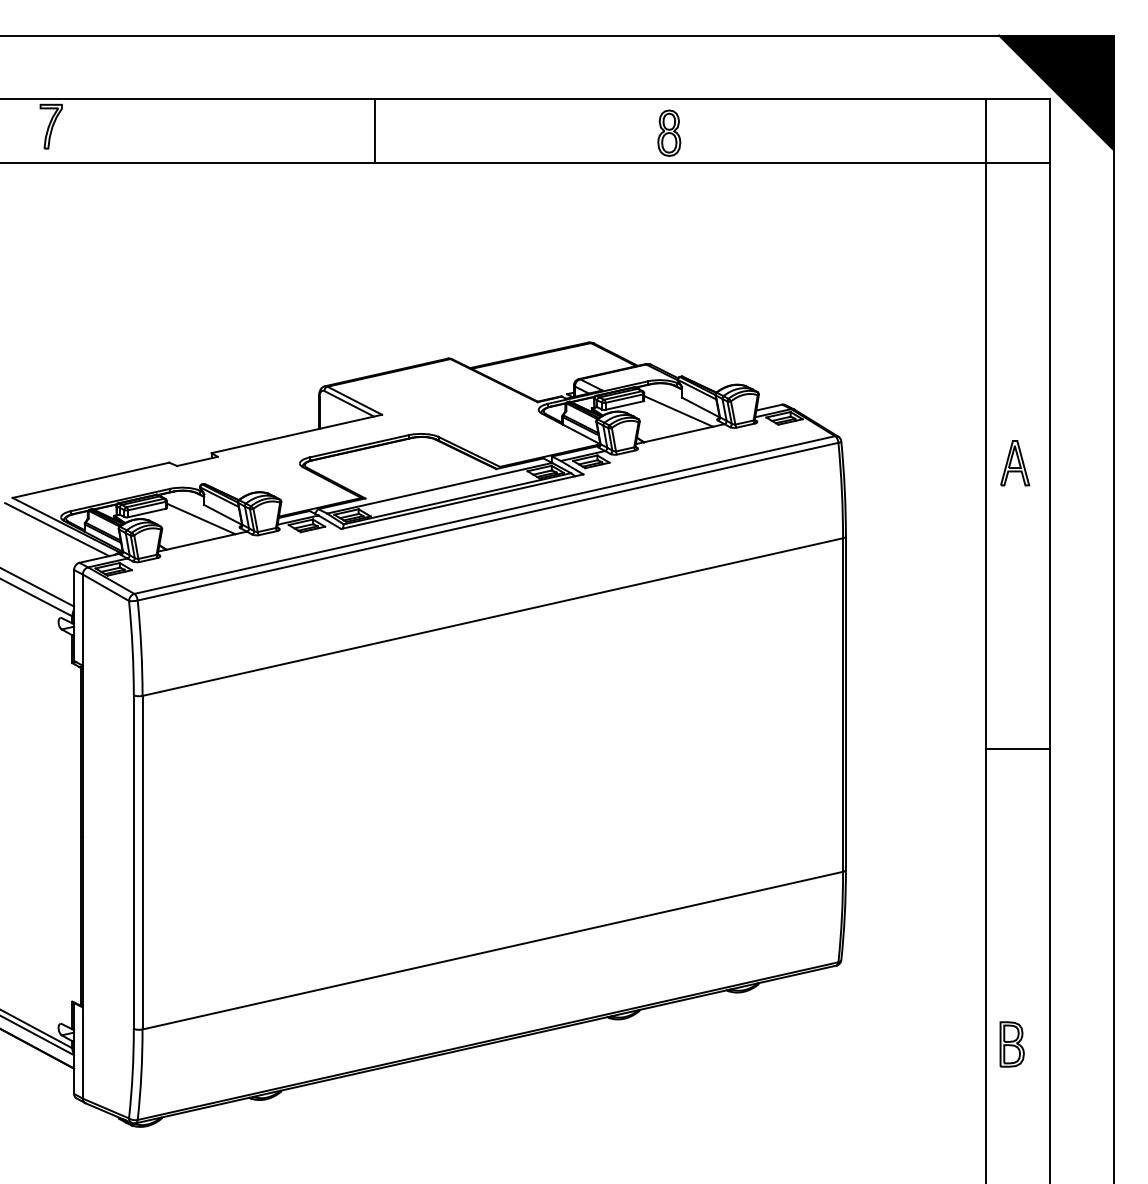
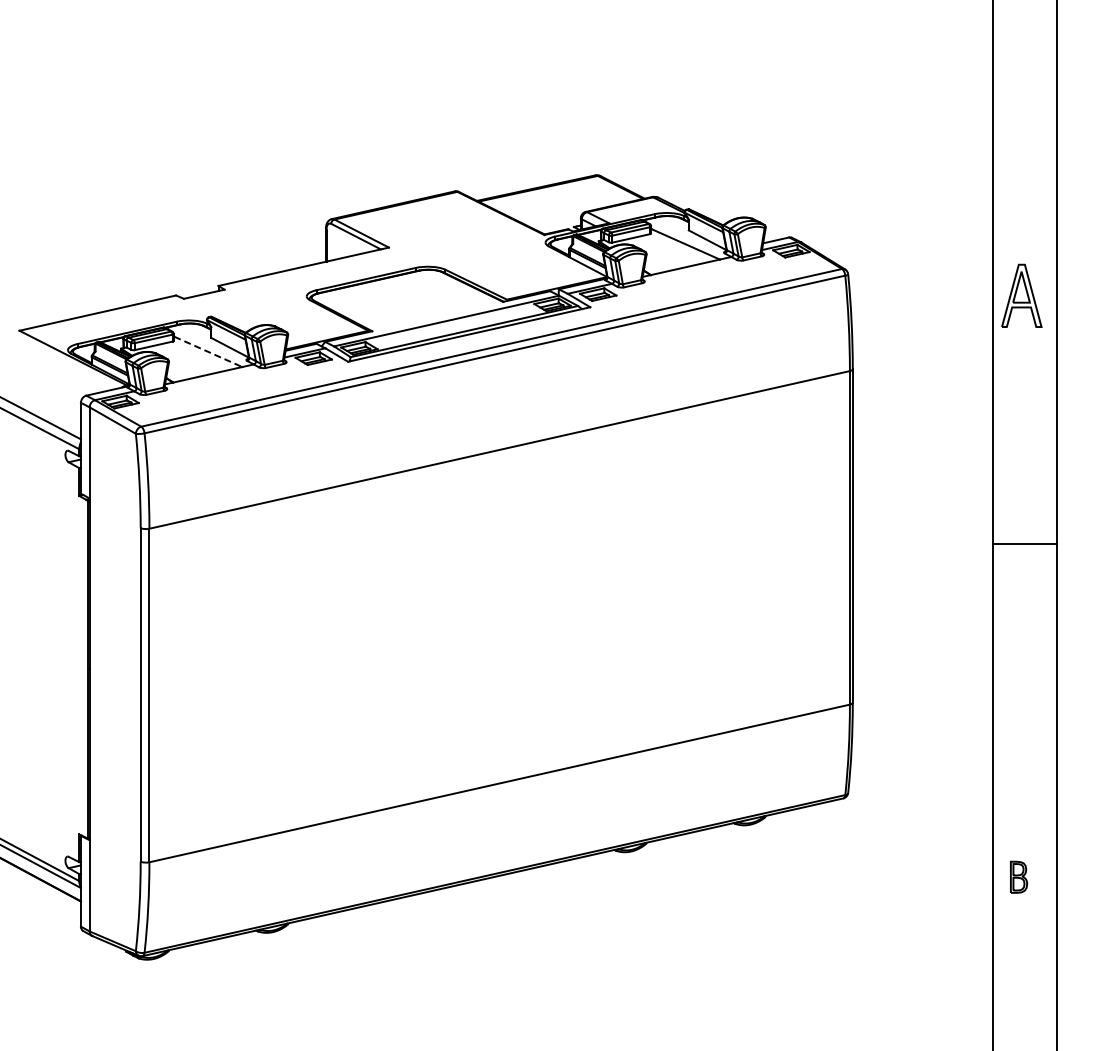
part: (1015, 463) -> (1022, 296), size x1.4
line: (201, 519) -> (208, 352), solid -> dashed
line: (57, 529) -> (64, 362), removed
line: (1017, 749) -> (1024, 544), moved
part: (1011, 1044) -> (1018, 877), size x0.7

